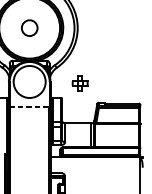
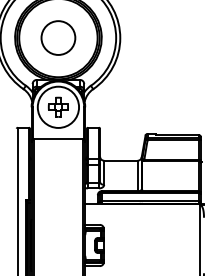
circle: (29, 27) -> (58, 37), size x1.67
part: (79, 82) -> (57, 106), moved
line: (29, 106) -> (58, 139), dashed -> solid

